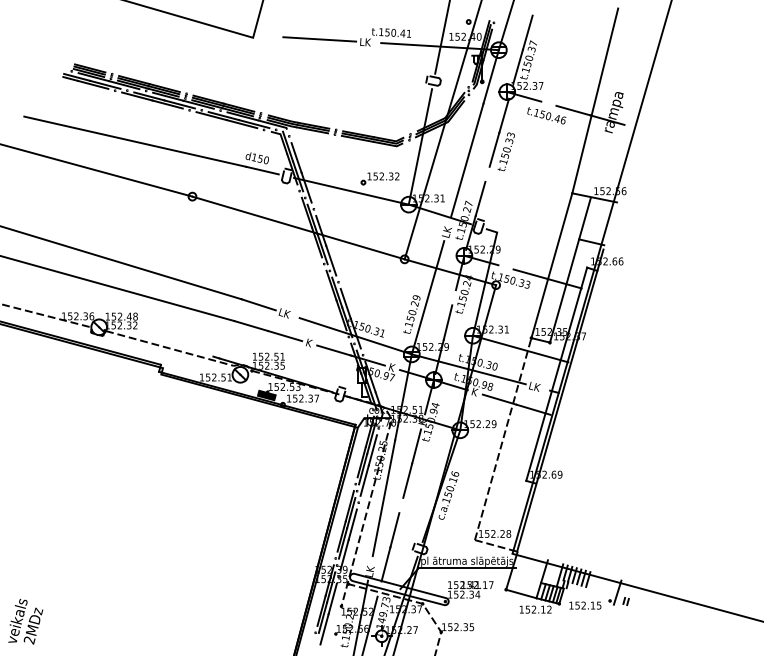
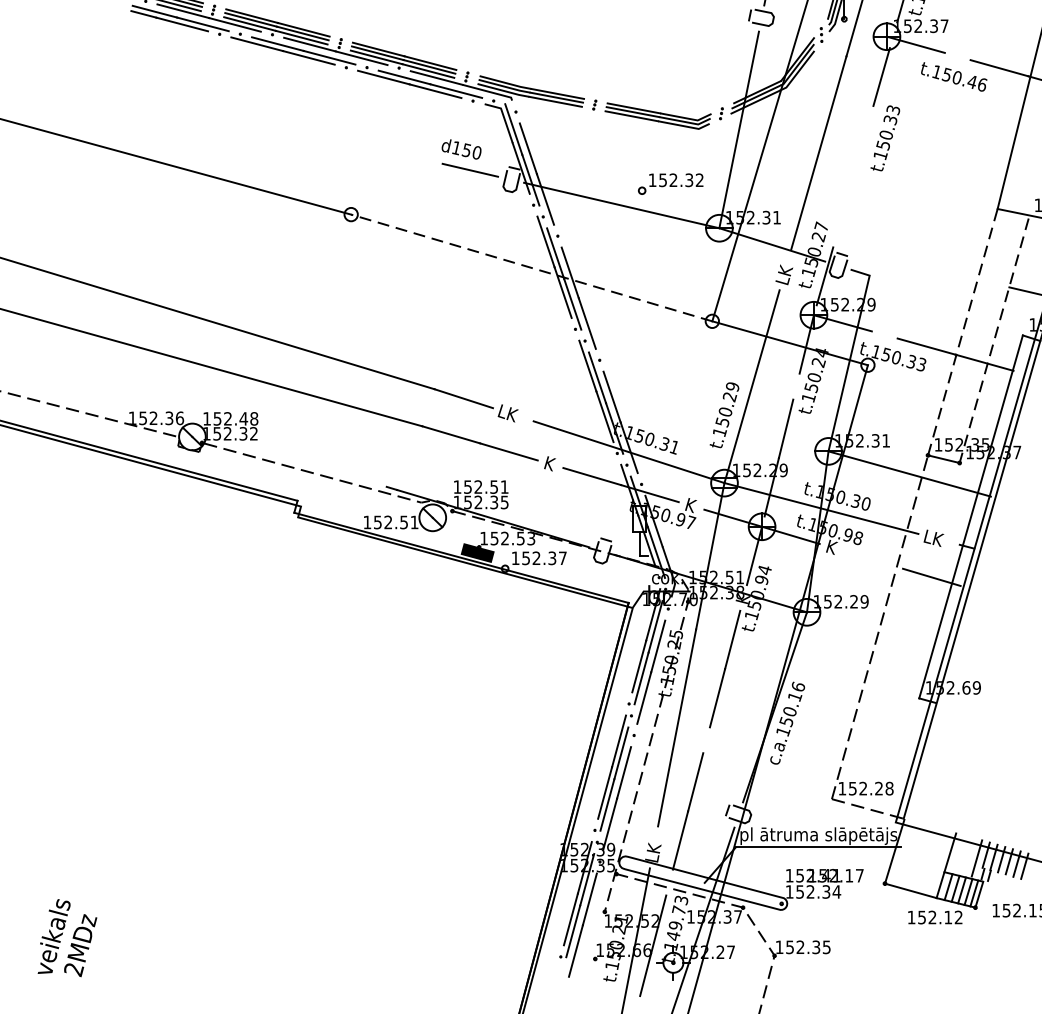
line: (135, 141) -> (254, 120), removed
line: (494, 149) -> (865, 134), removed
line: (480, 198) -> (841, 217), removed
line: (298, 227) -> (531, 267), solid -> dashed
line: (552, 265) -> (963, 331), solid -> dashed
line: (570, 270) -> (994, 340), solid -> dashed
line: (499, 399) -> (873, 559), removed

